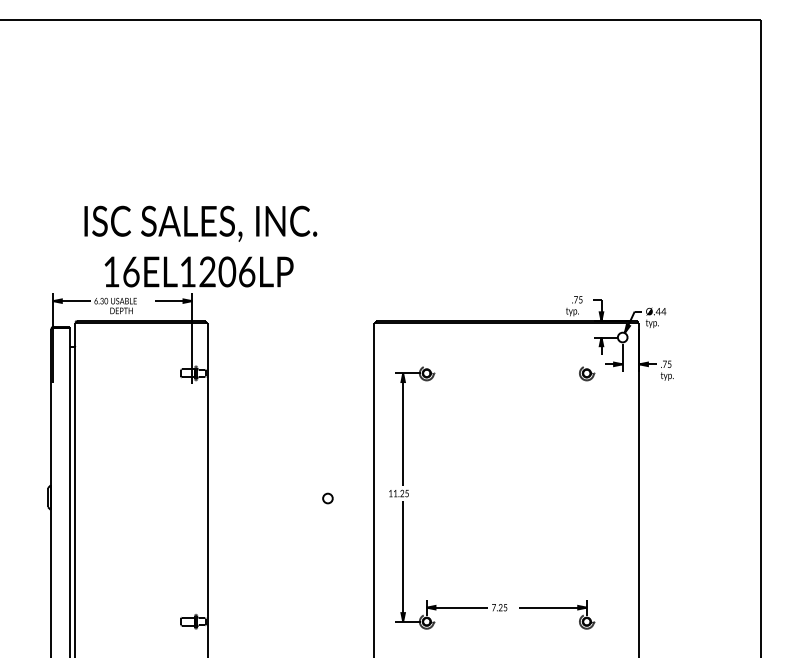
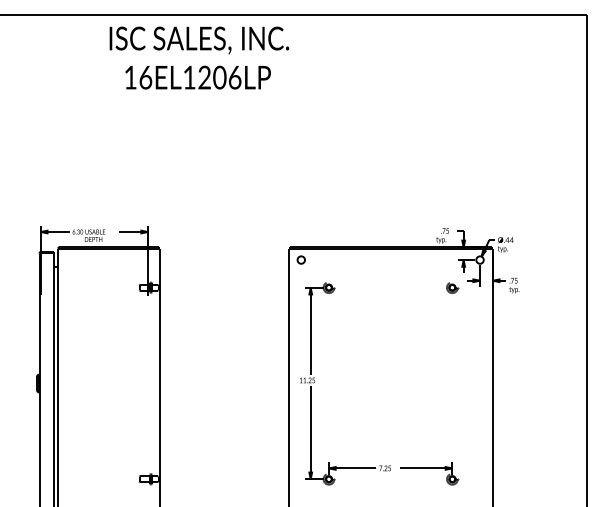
text: (200, 246) -> (199, 58), moved
part: (327, 498) -> (300, 260), moved

